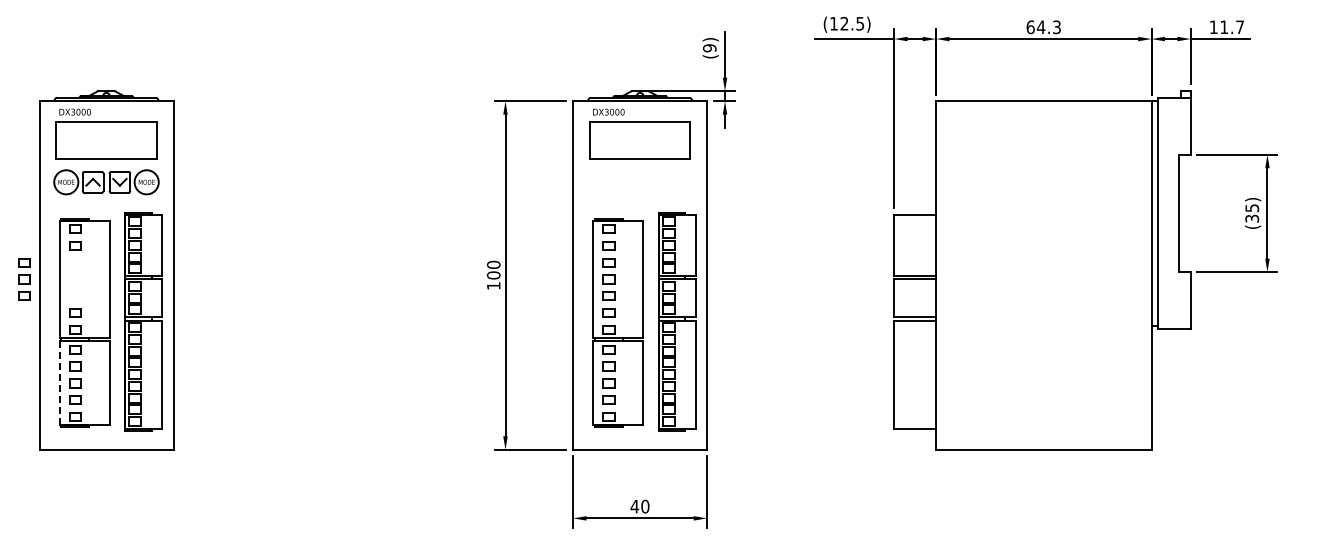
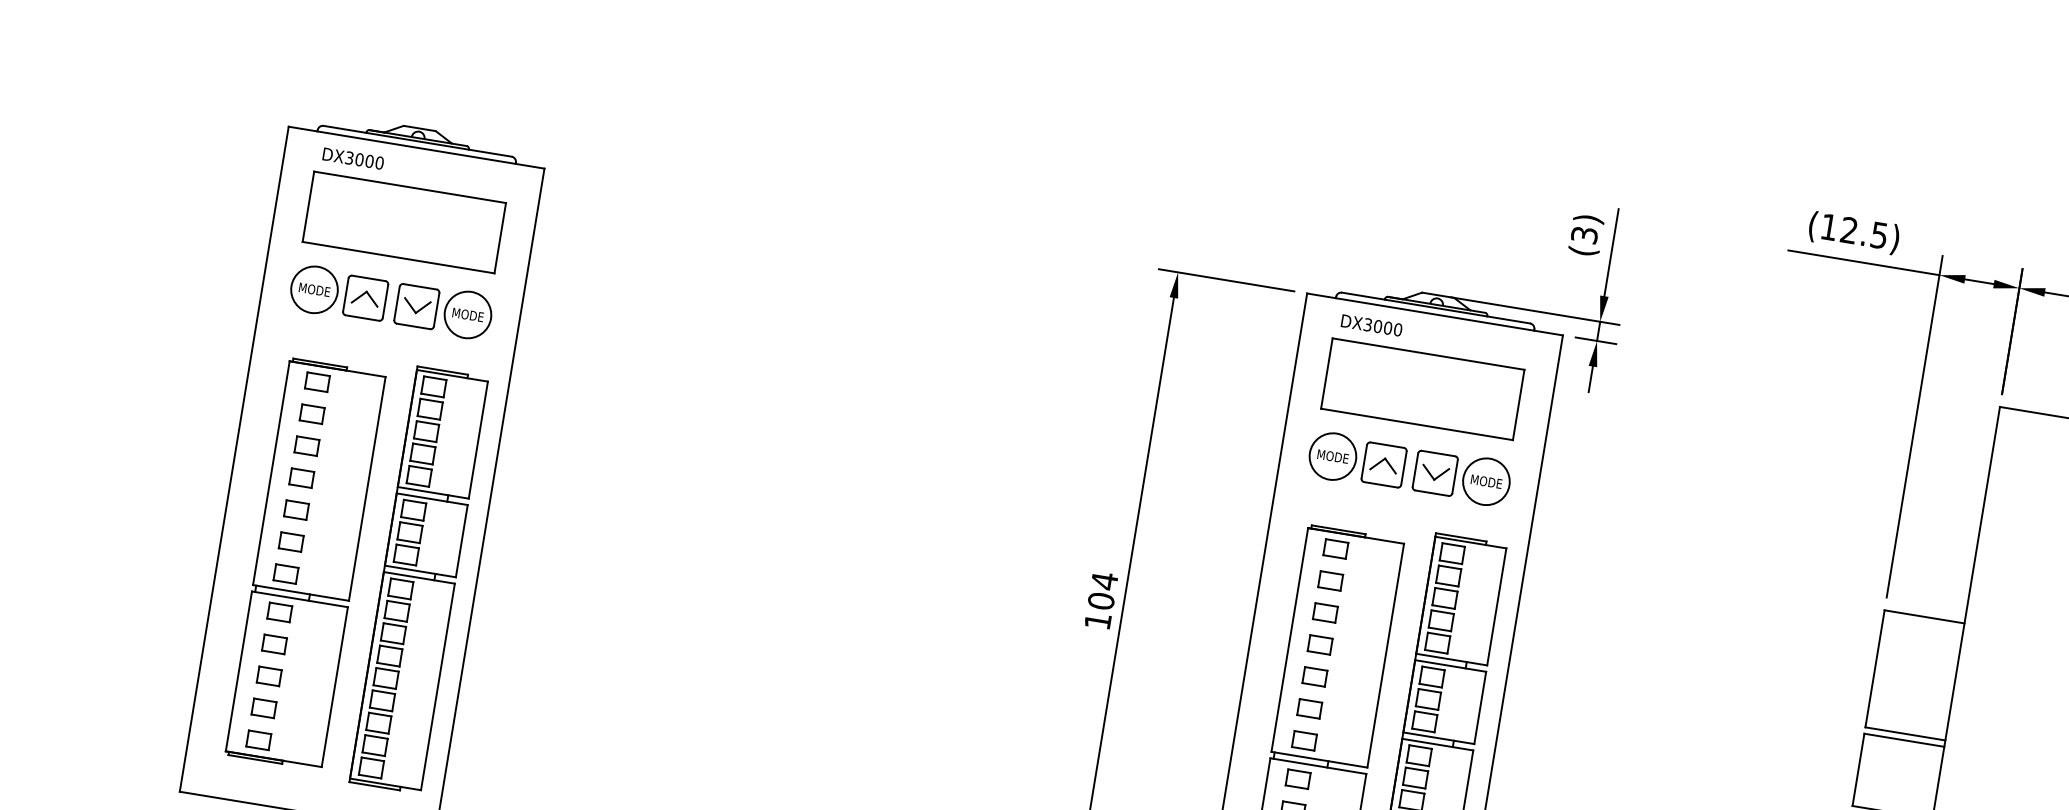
text: (709, 48) -> (1583, 235), (9) -> (3)
part: (640, 182) -> (1410, 469), added
text: (493, 264) -> (1104, 580), 100 -> 104
part: (24, 279) -> (301, 478), moved
line: (59, 383) -> (238, 671), dashed -> solid

